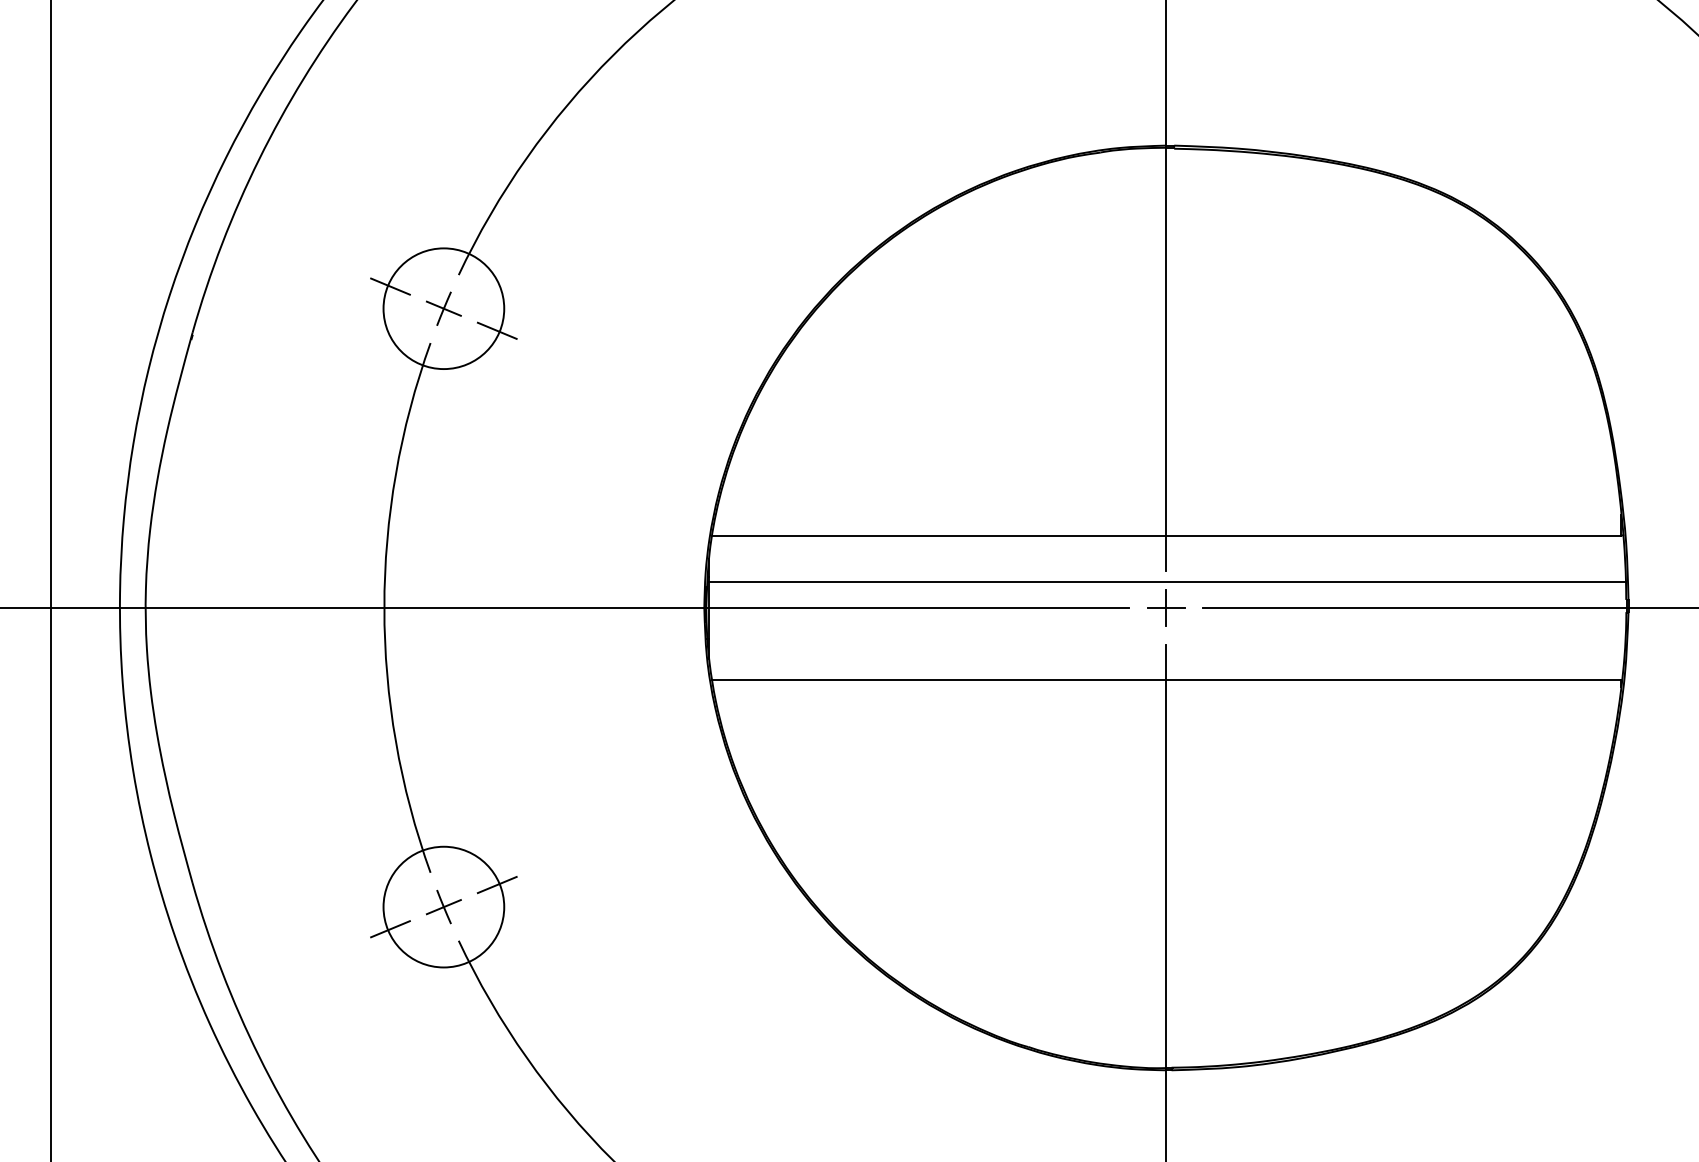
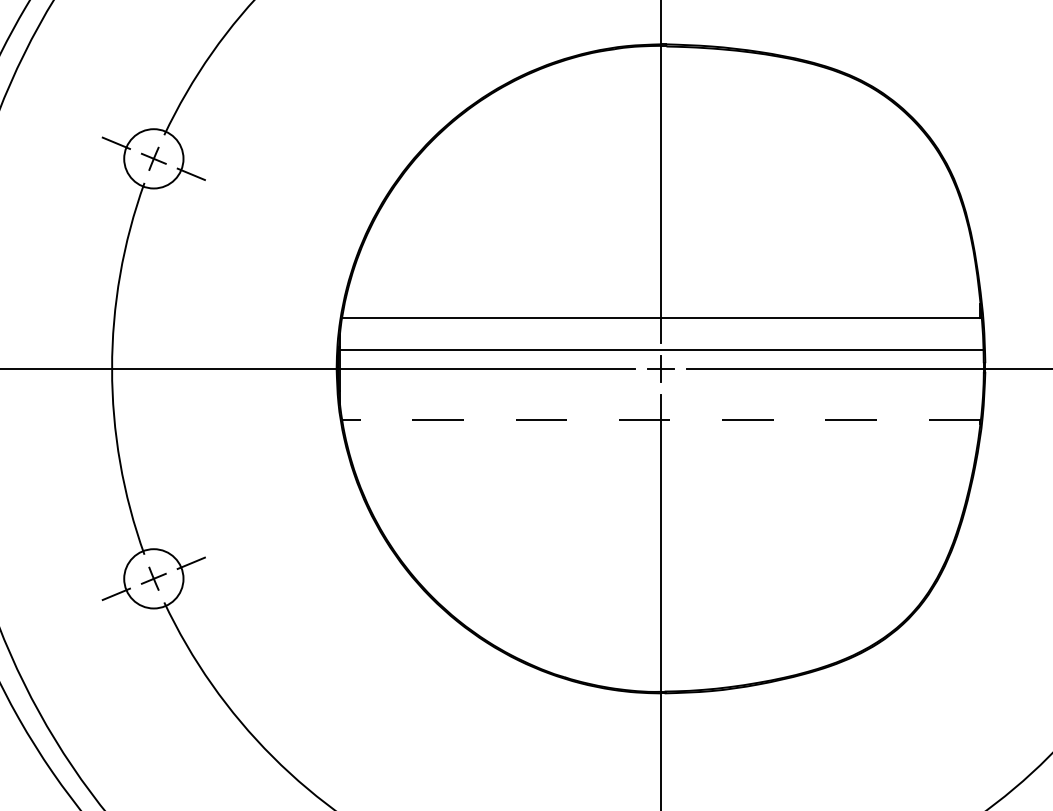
circle: (443, 308) -> (153, 158), size x0.7
line: (1166, 680) -> (661, 419), solid -> dashed
circle: (443, 906) -> (153, 578), size x0.7

